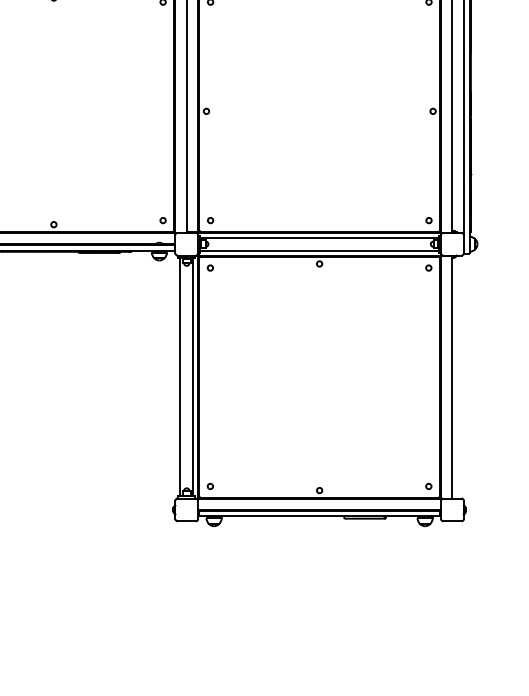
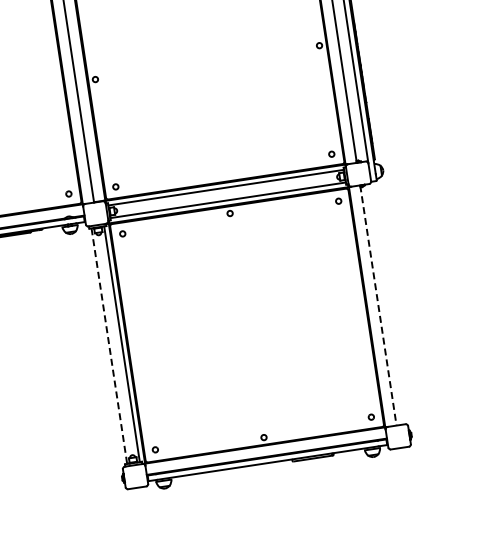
line: (180, 377) -> (109, 346), solid -> dashed
line: (452, 377) -> (378, 305), solid -> dashed

